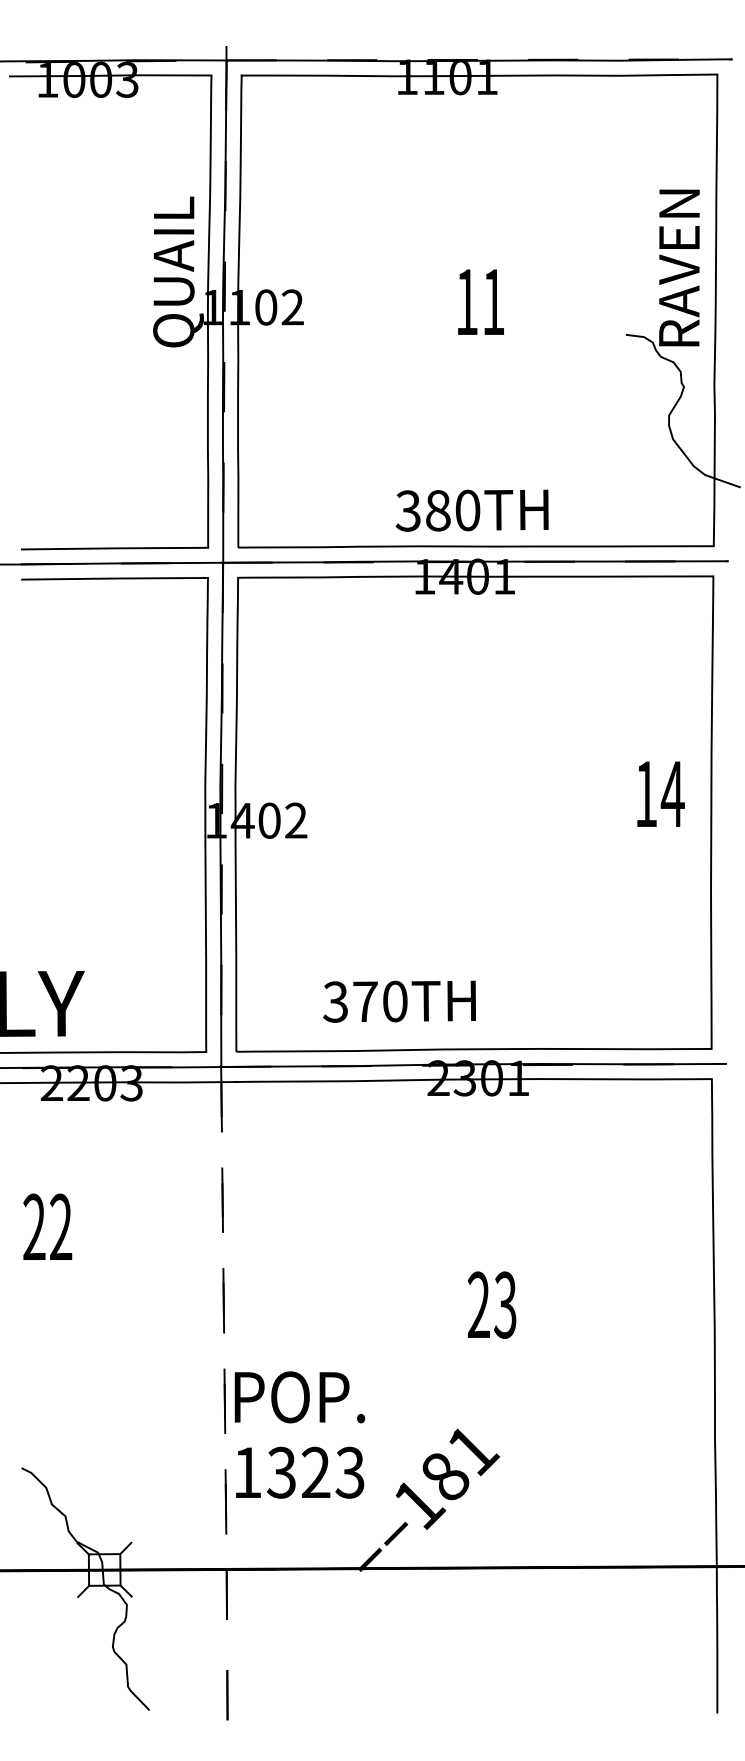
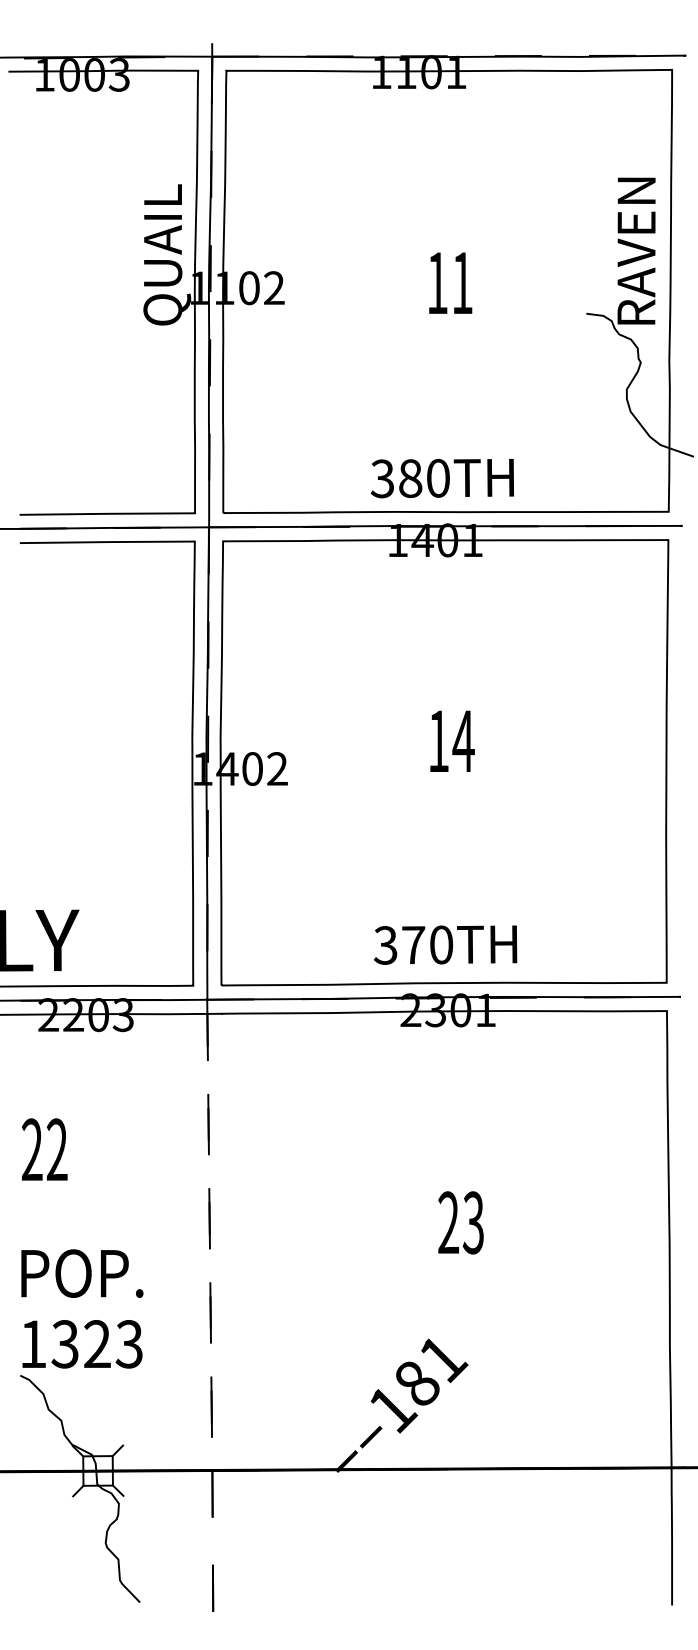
text: (660, 793) -> (452, 740), moved
text: (399, 1001) -> (445, 944), moved
text: (299, 1434) -> (81, 1308), moved

